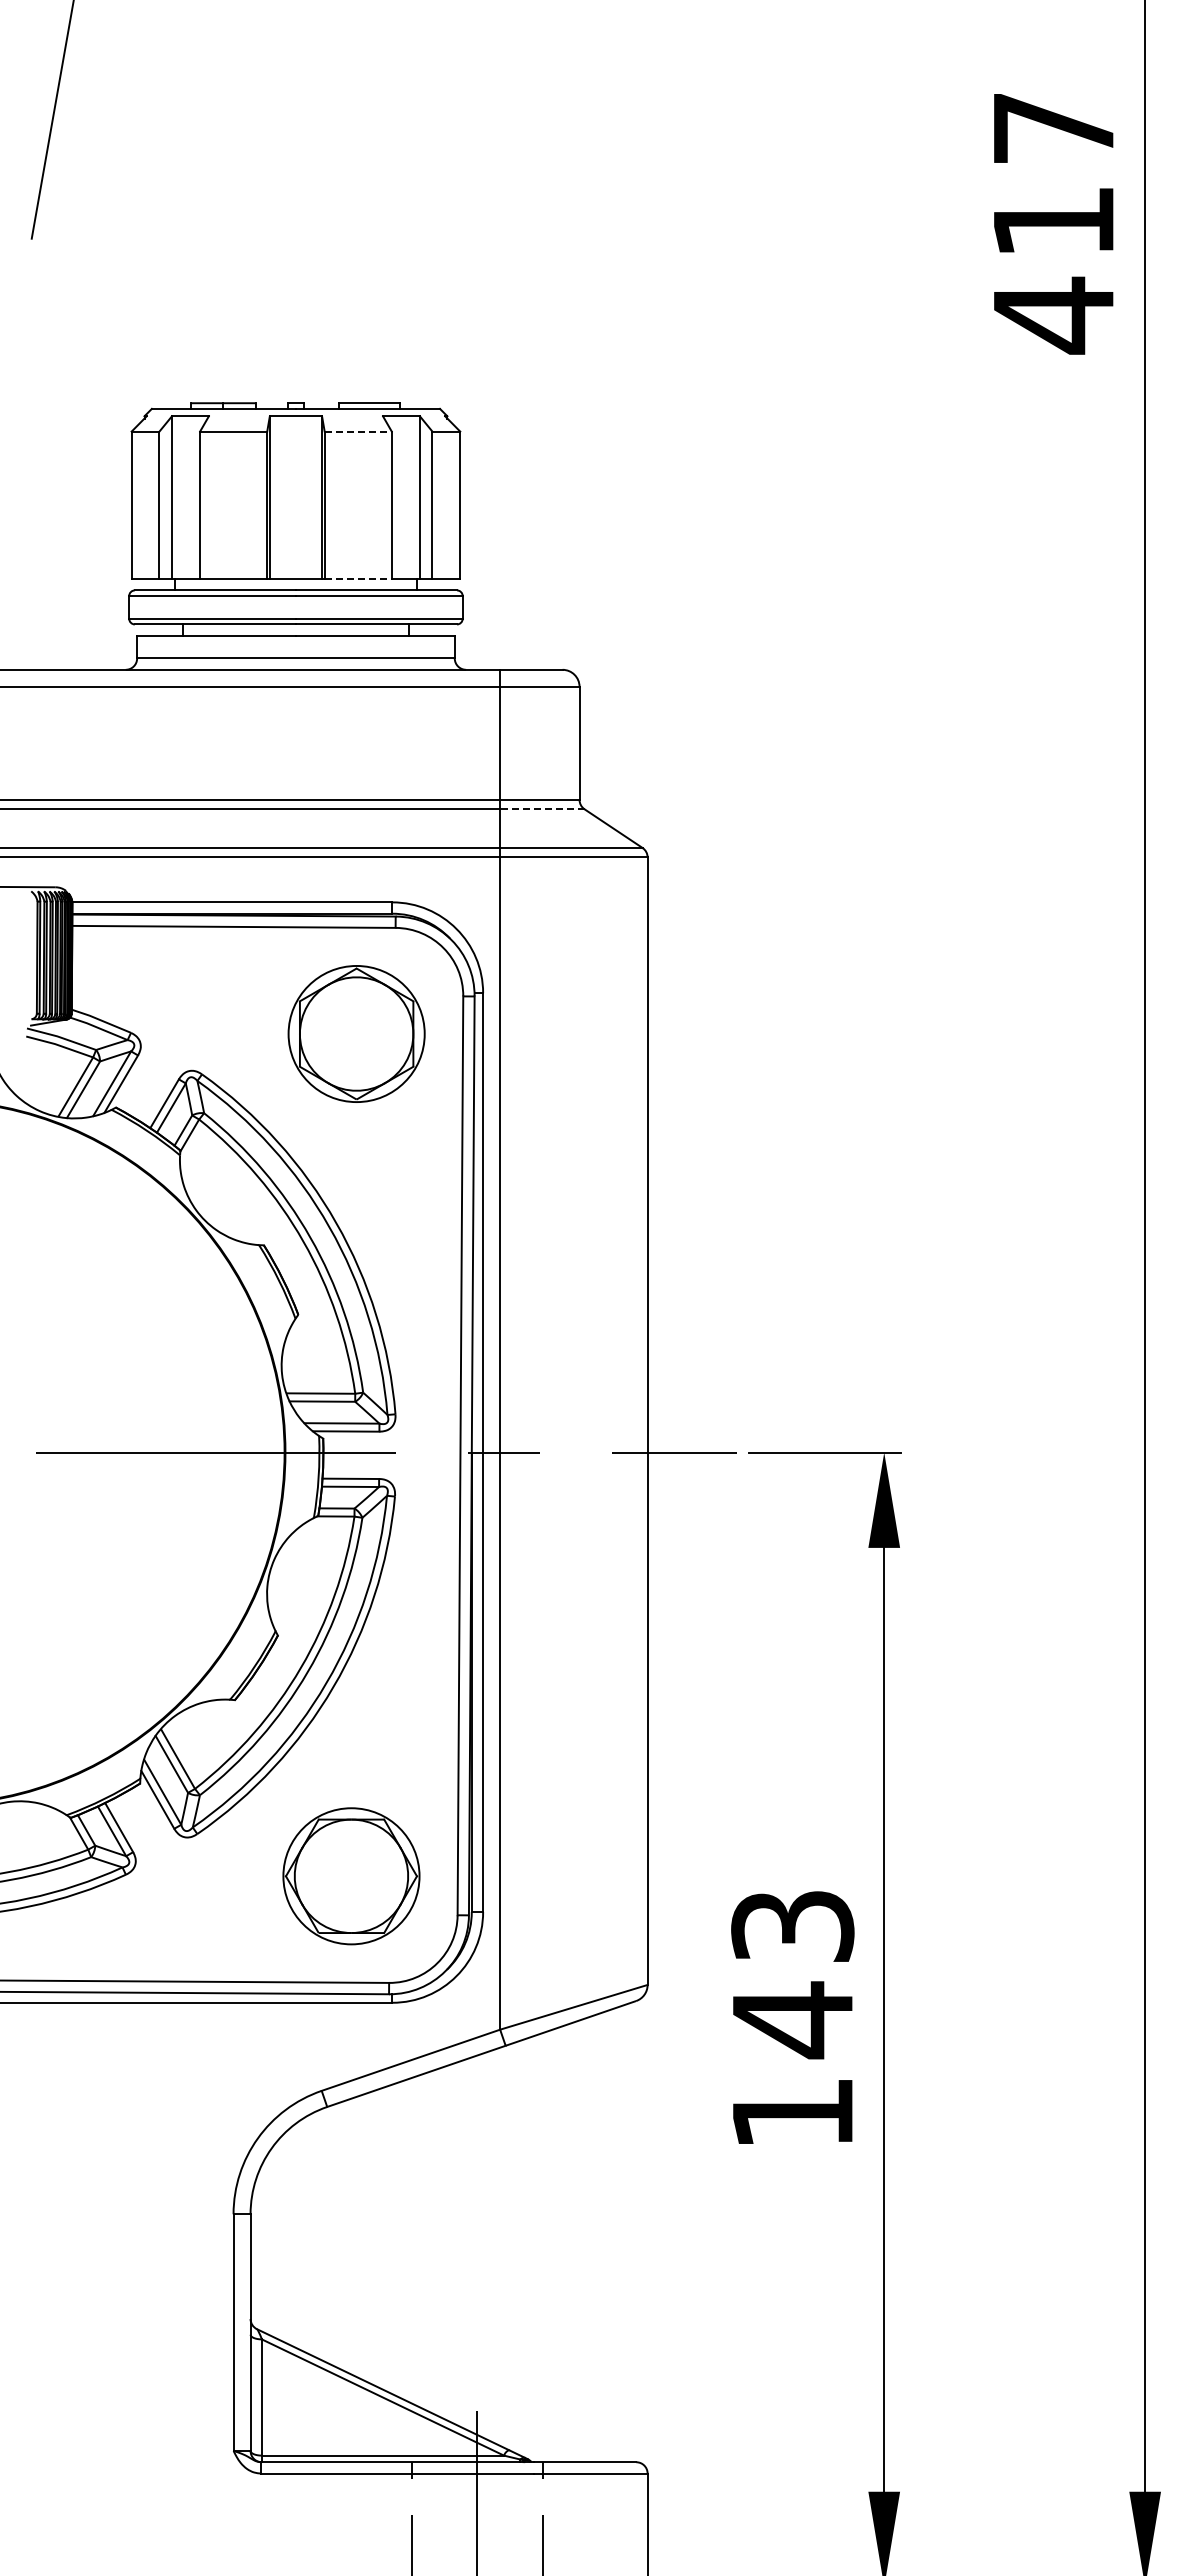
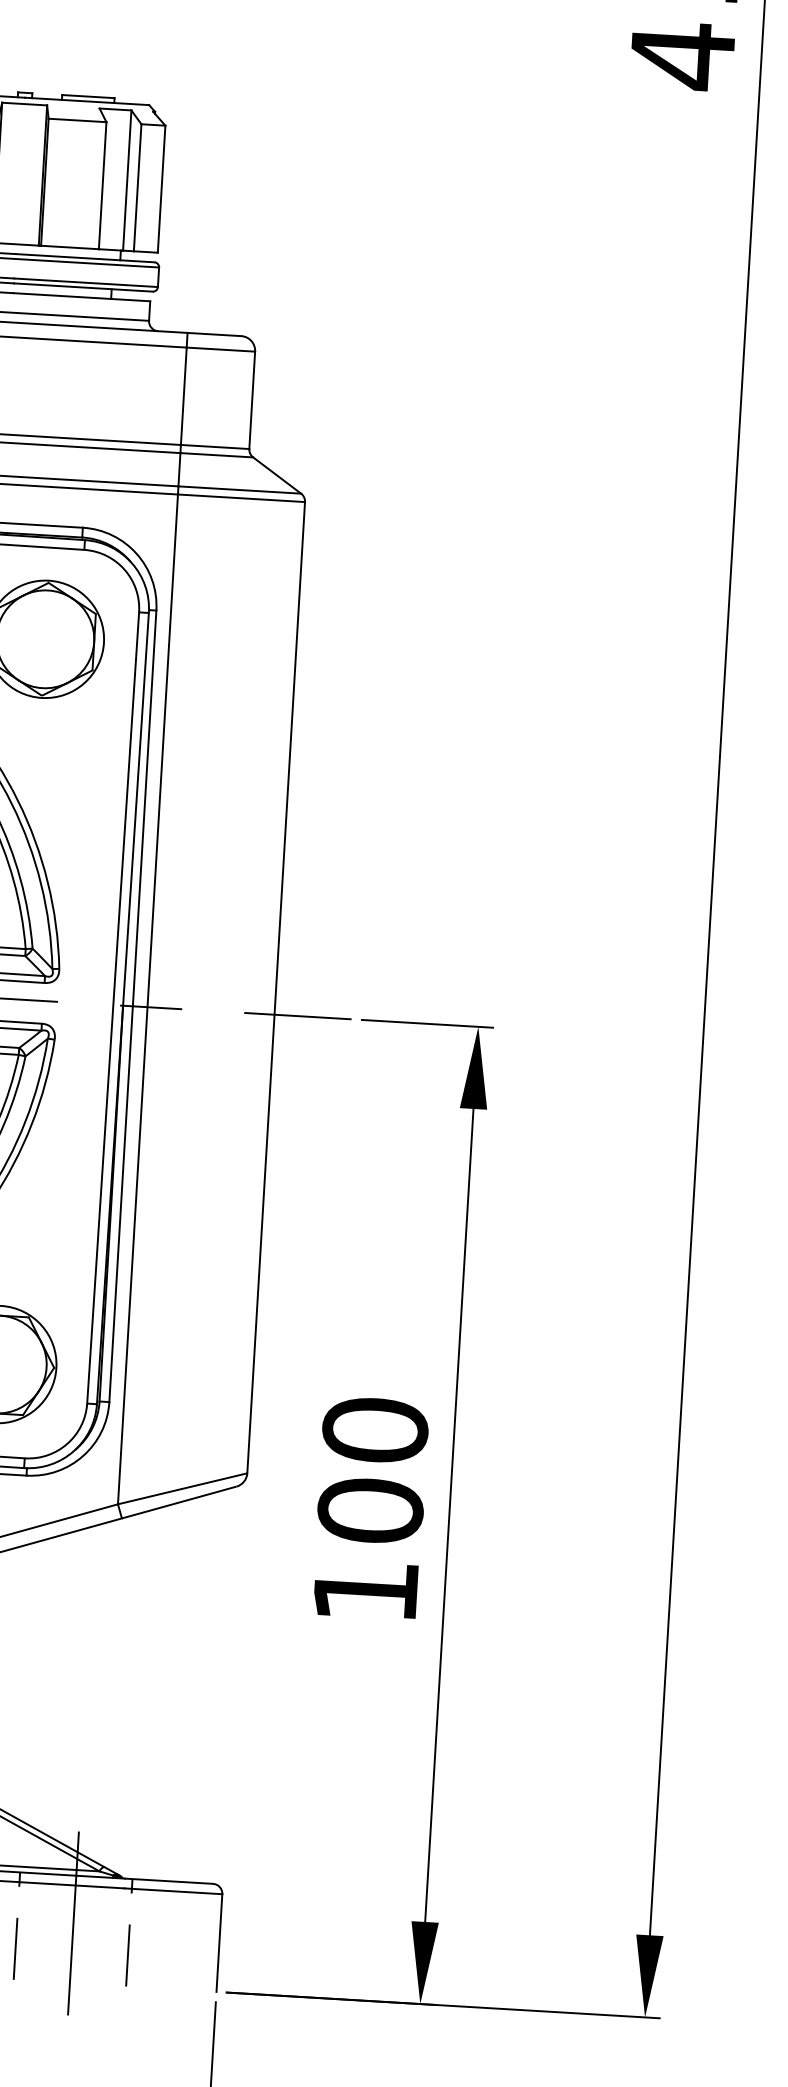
line: (358, 431) -> (77, 120), dashed -> solid
line: (358, 579) -> (70, 247), dashed -> solid
line: (541, 809) -> (216, 455), dashed -> solid
text: (792, 1974) -> (372, 1471), 143 -> 100

